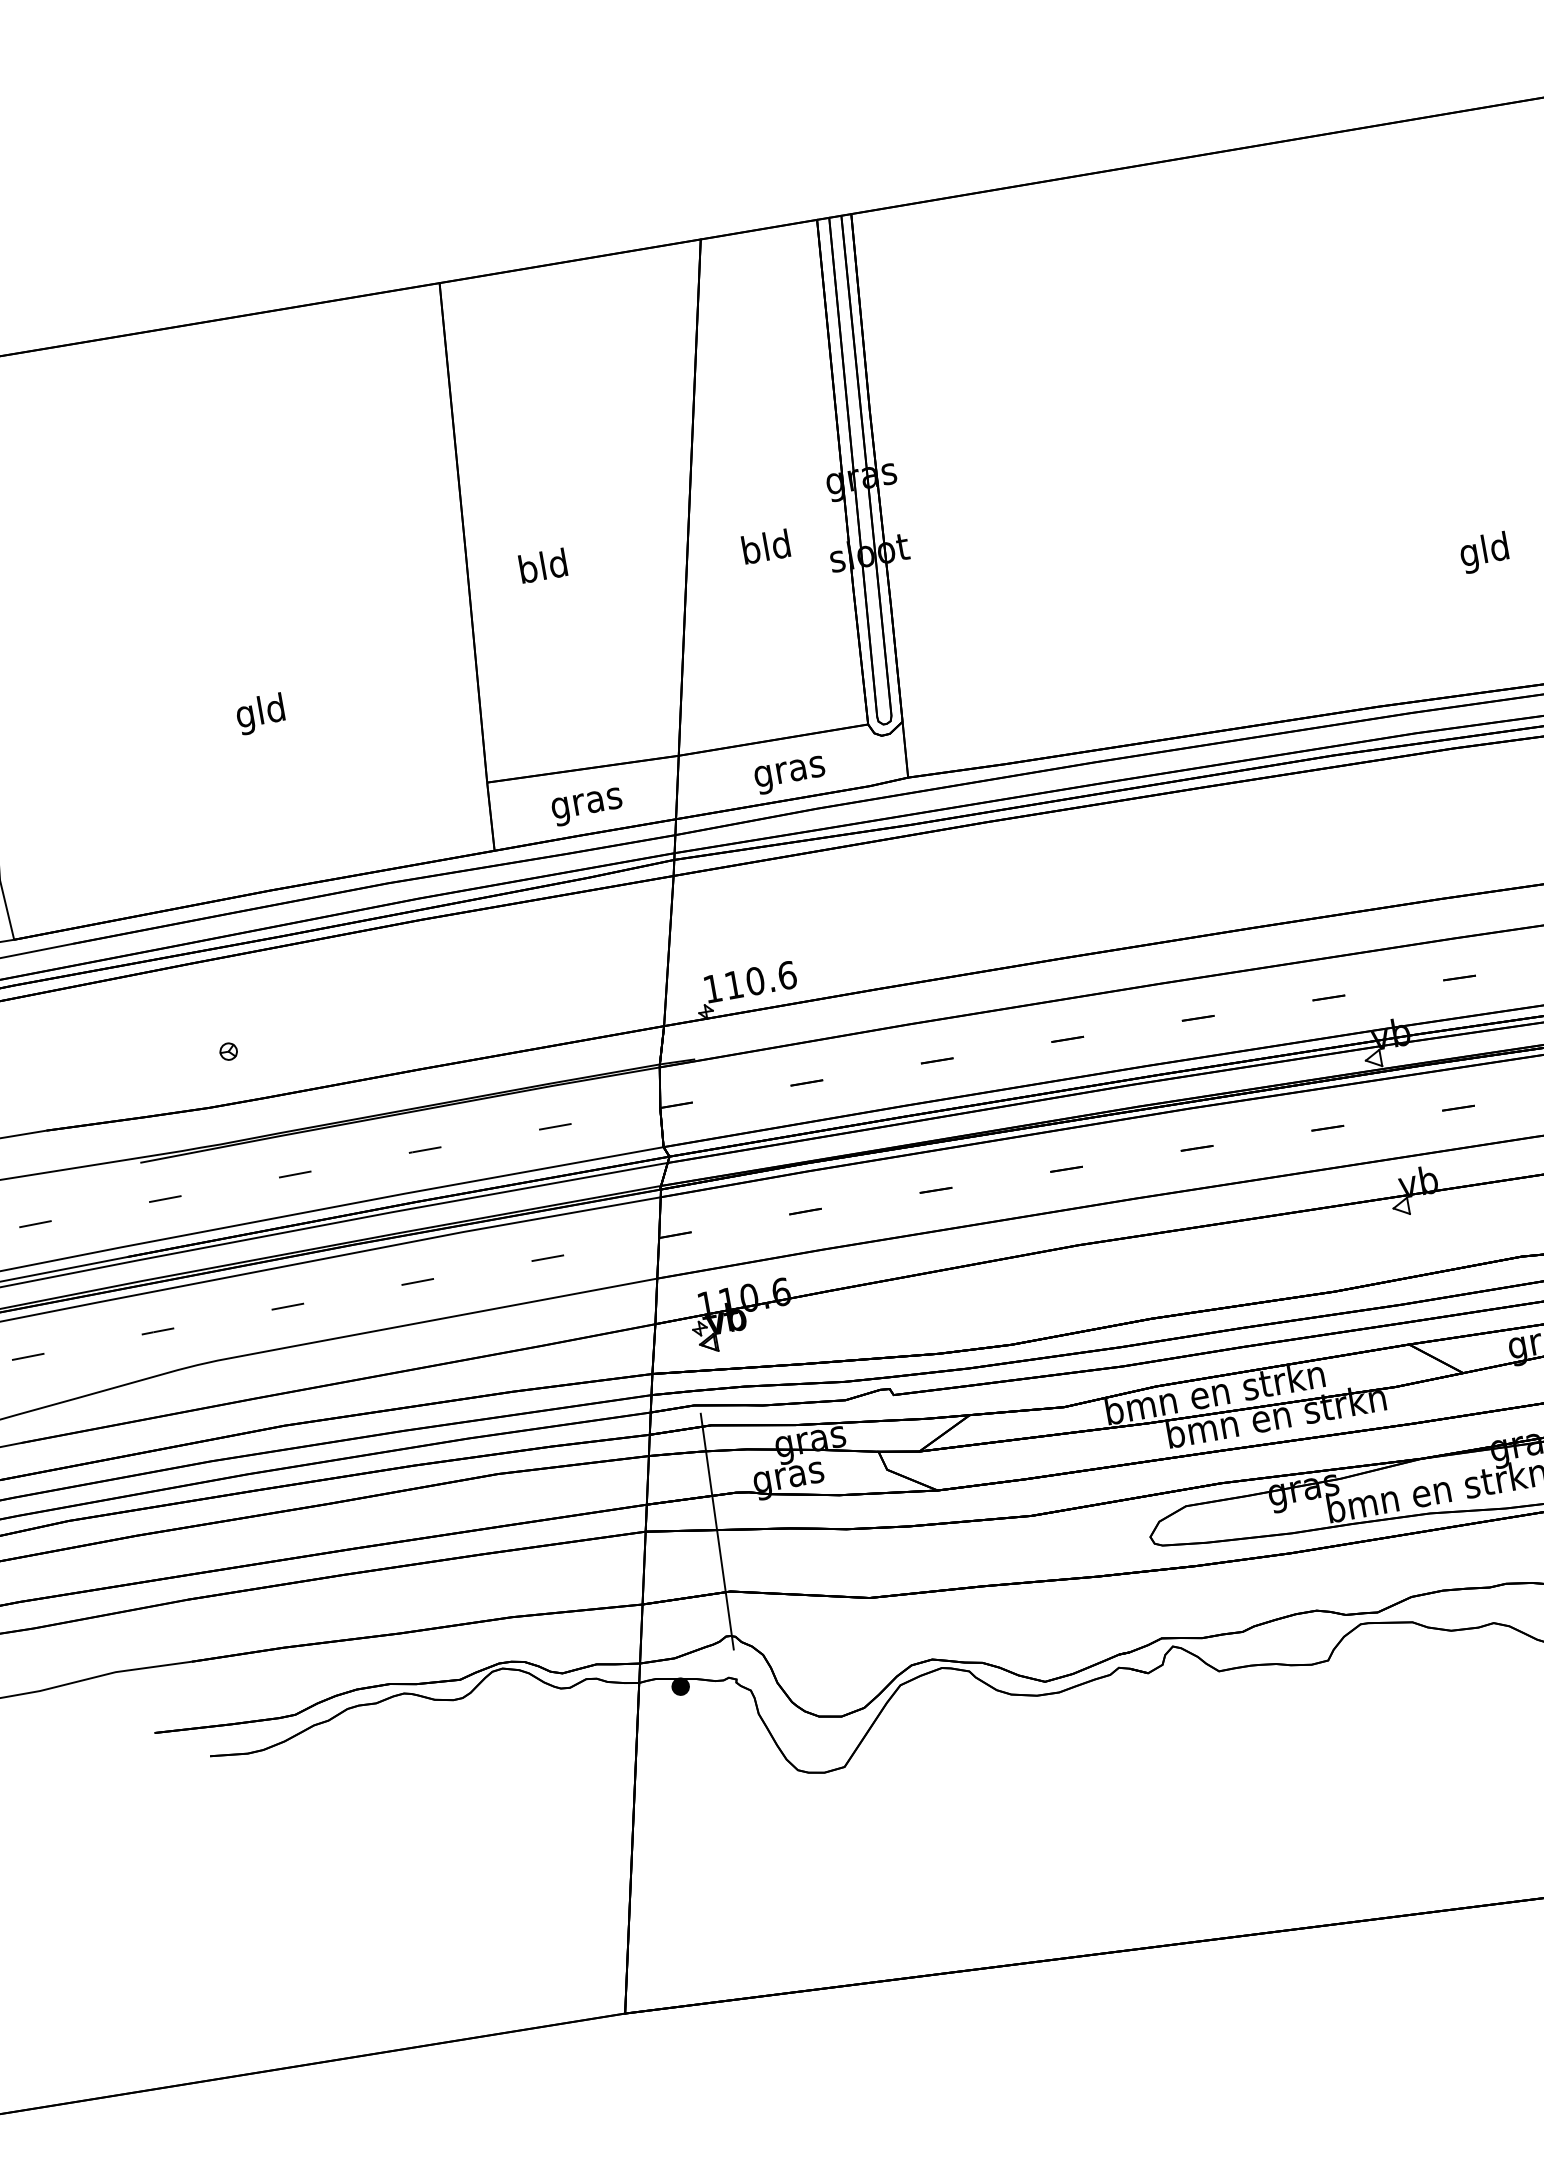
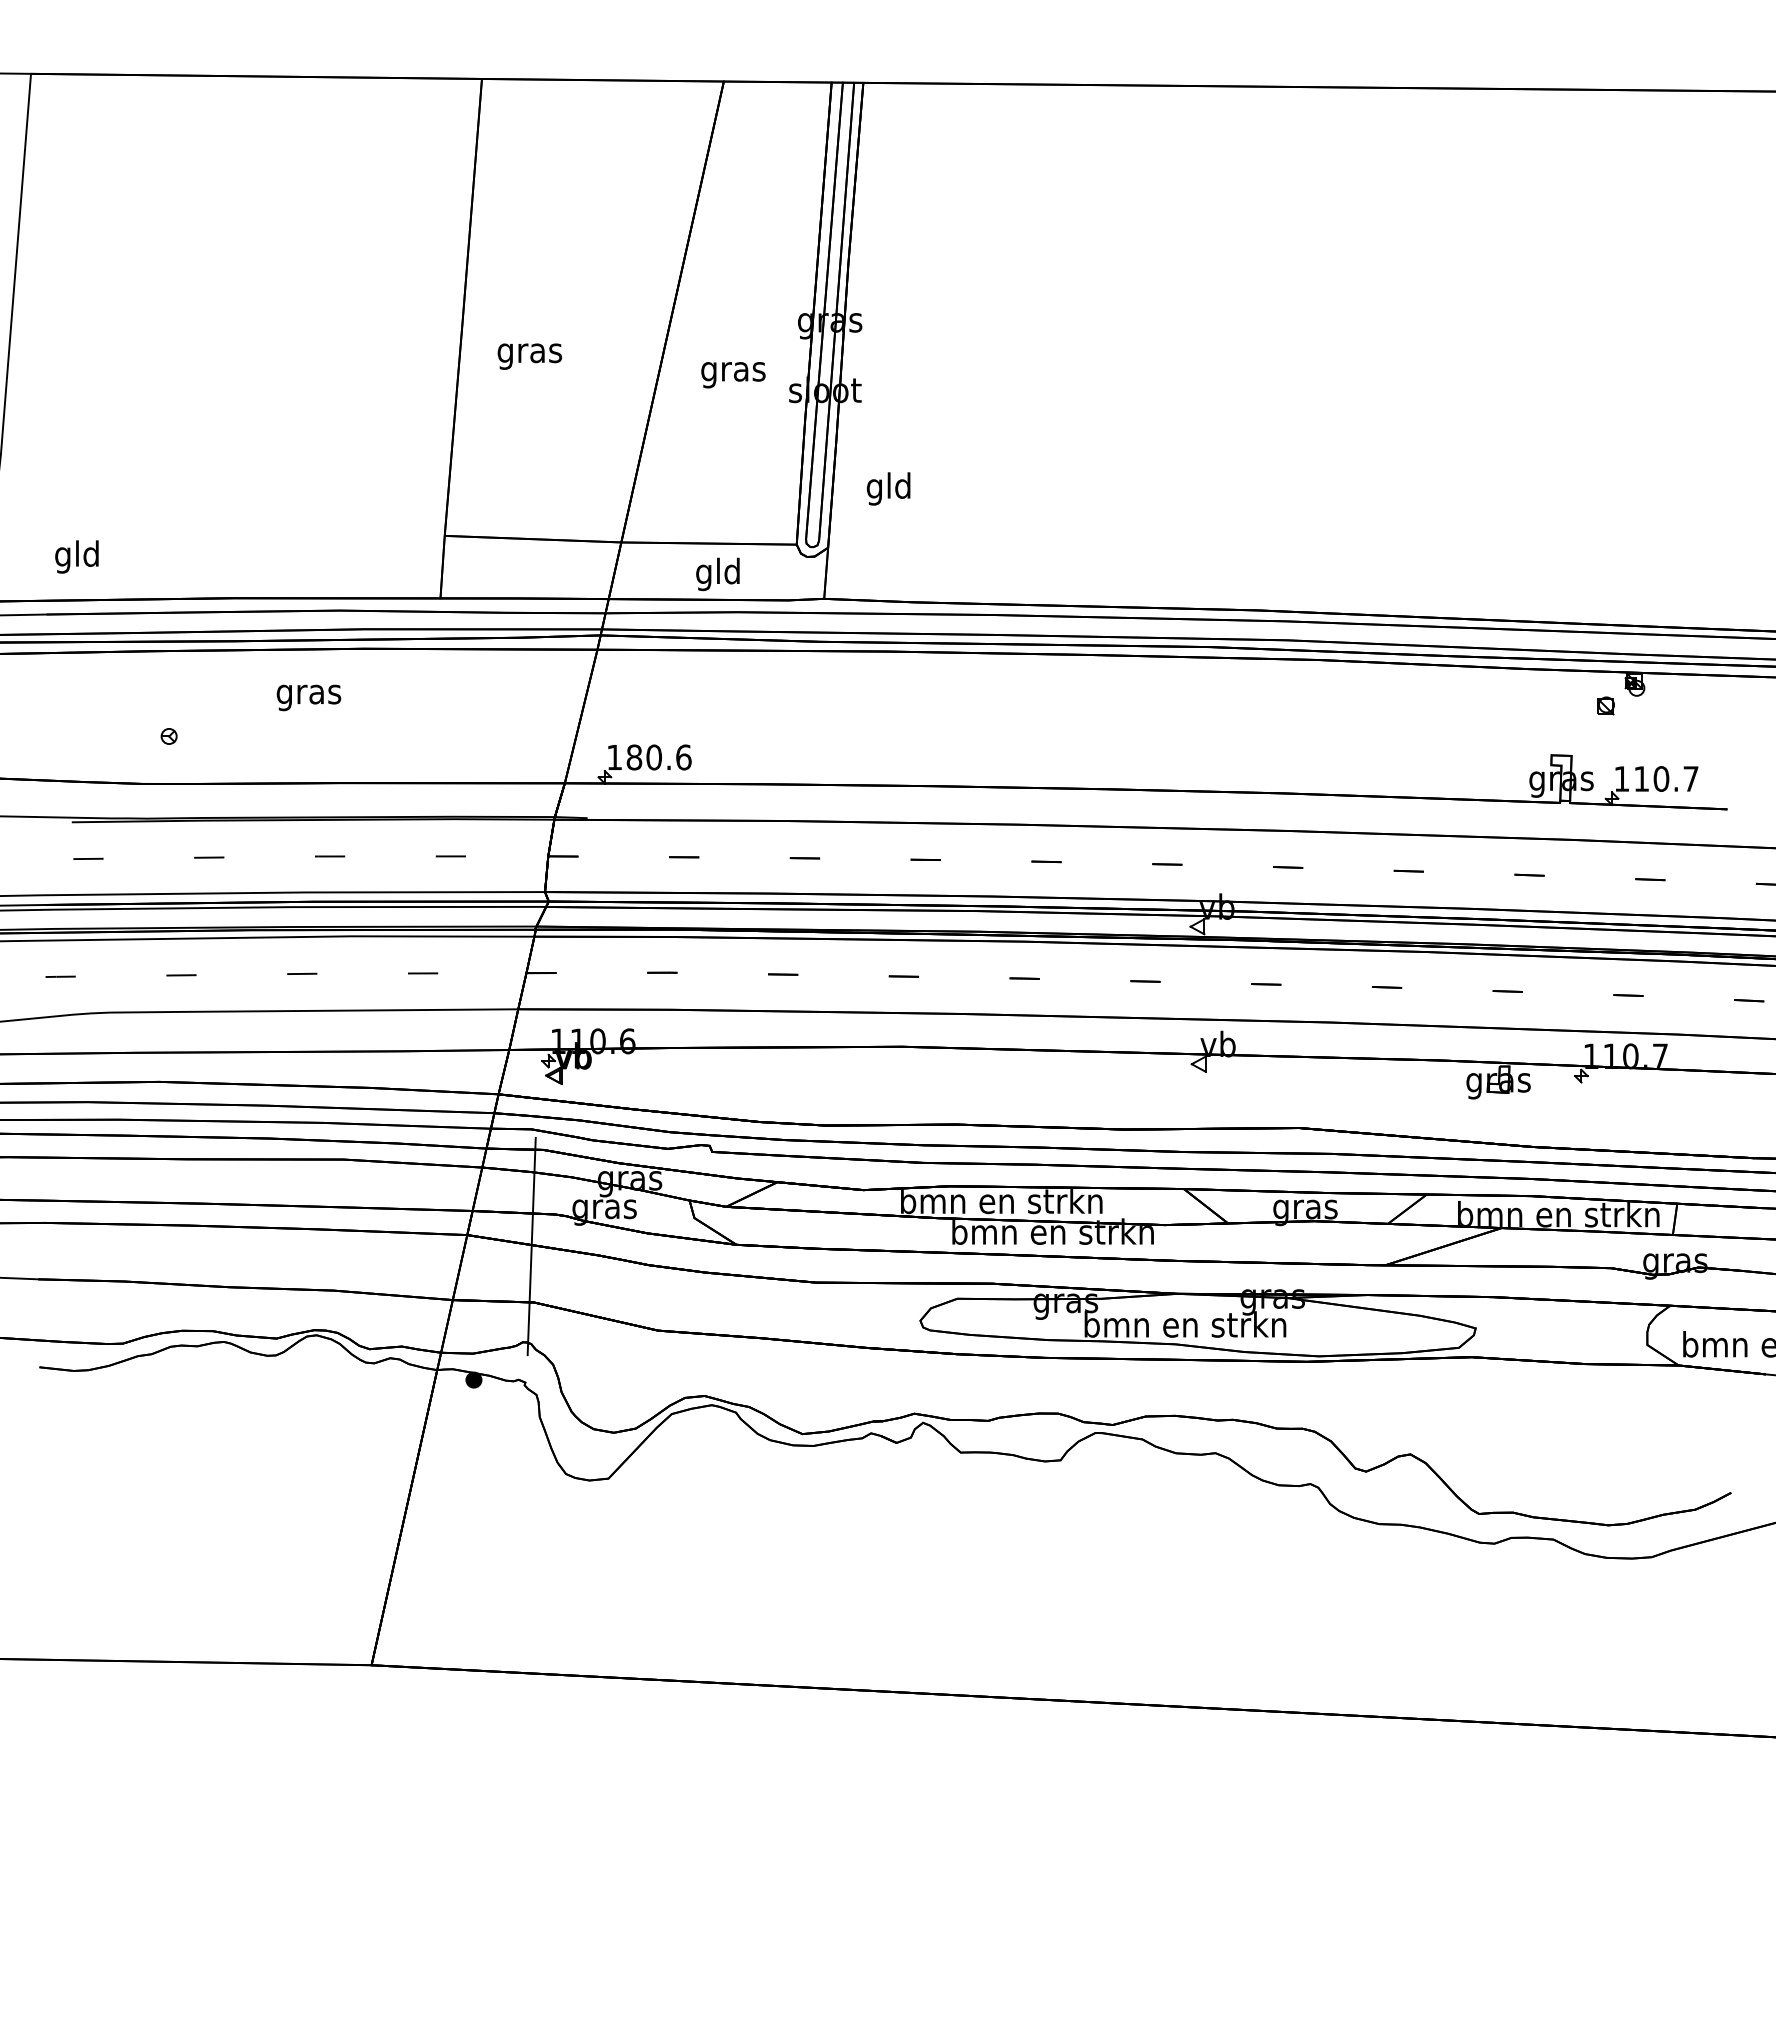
text: (766, 550) -> (733, 371), bld -> gras
text: (1484, 552) -> (888, 488), moved
text: (543, 568) -> (529, 352), bld -> gras
text: (260, 713) -> (76, 556), moved
text: (789, 771) -> (718, 574), gras -> gld
text: (586, 806) -> (308, 697), moved
text: (734, 984) -> (634, 757), 110.6 -> 180.6

